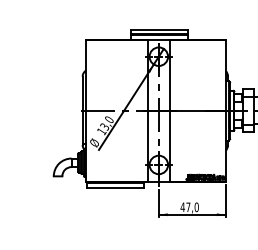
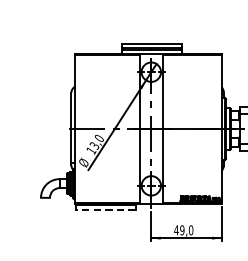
line: (114, 187) -> (104, 209), solid -> dashed
text: (188, 207) -> (182, 230), 47,0 -> 49,0

